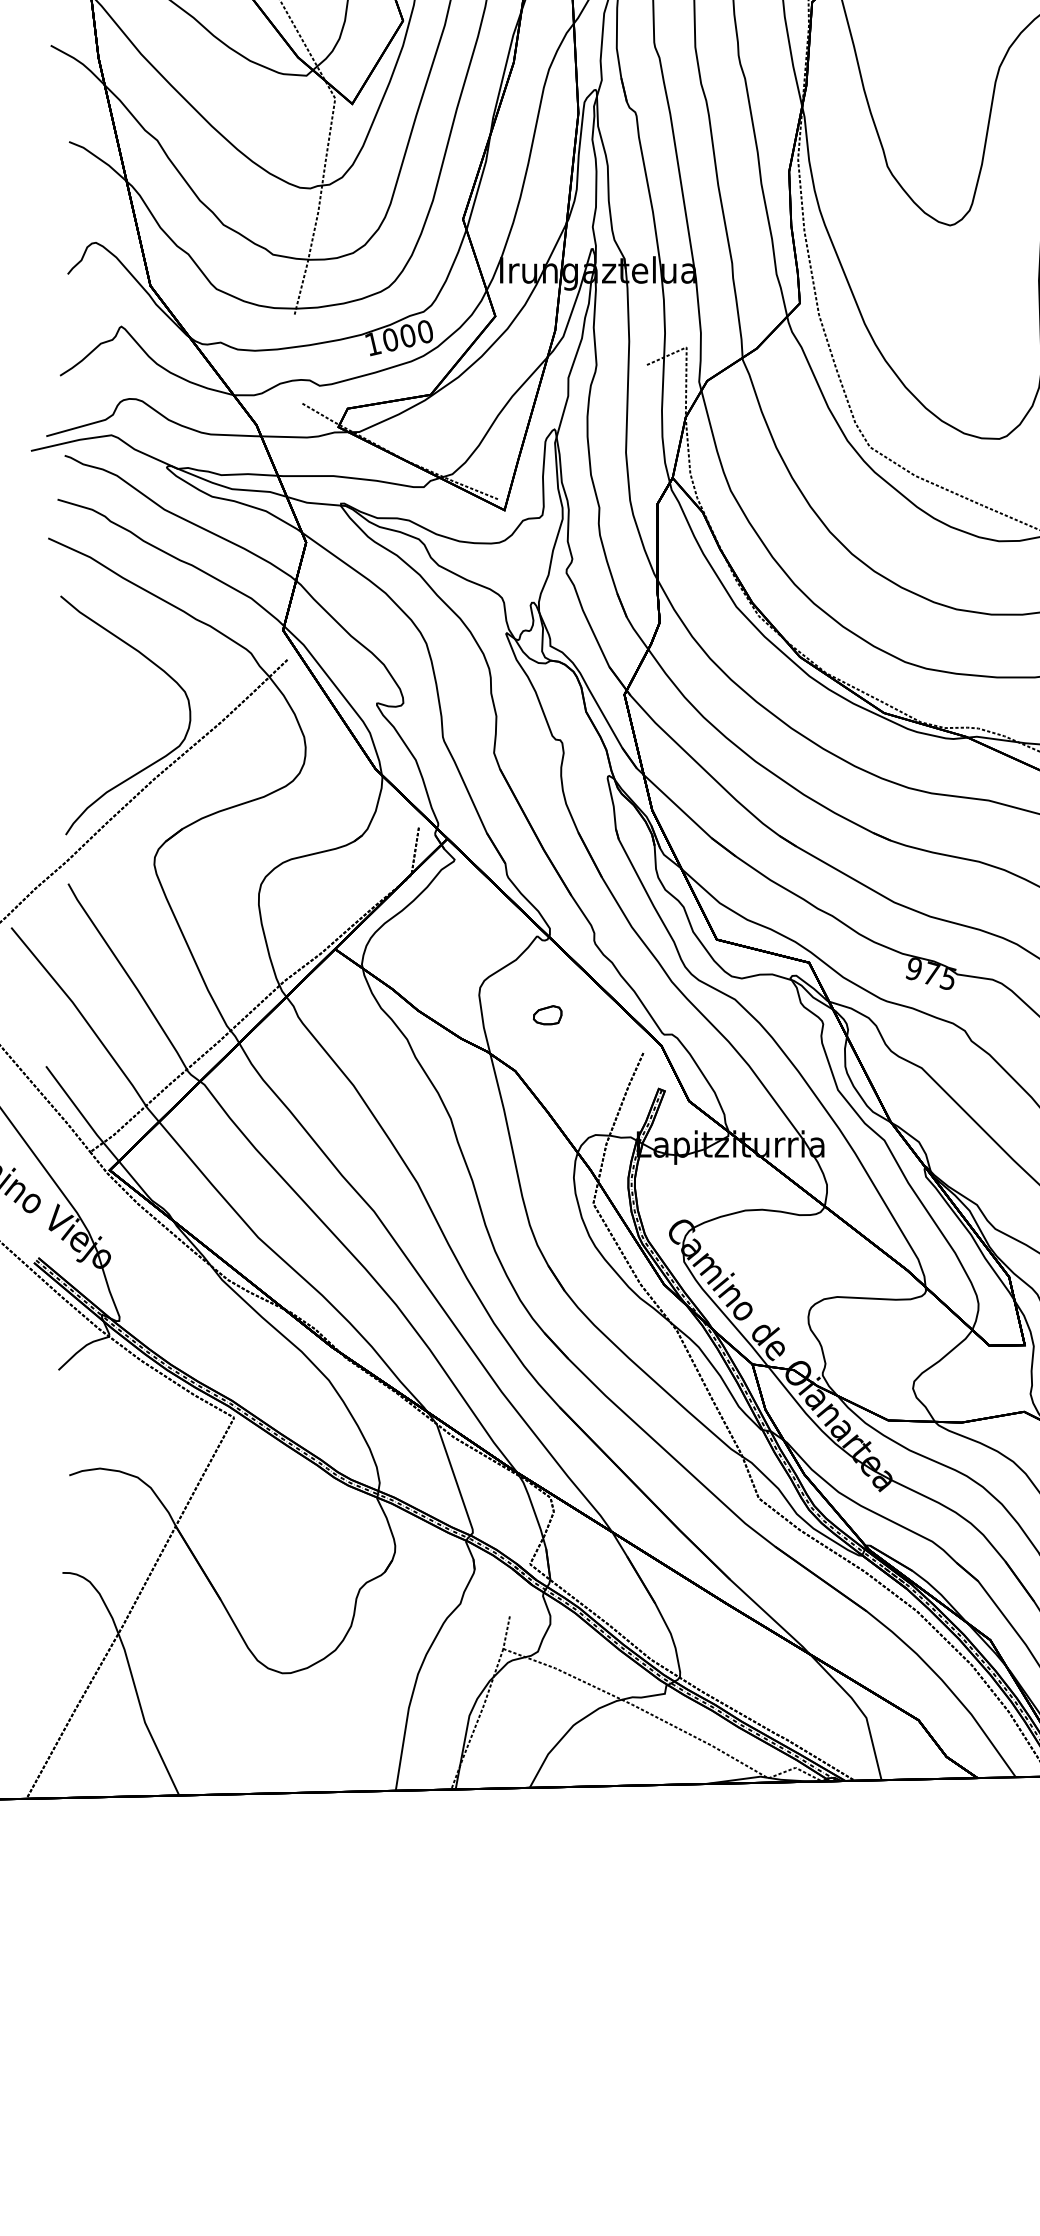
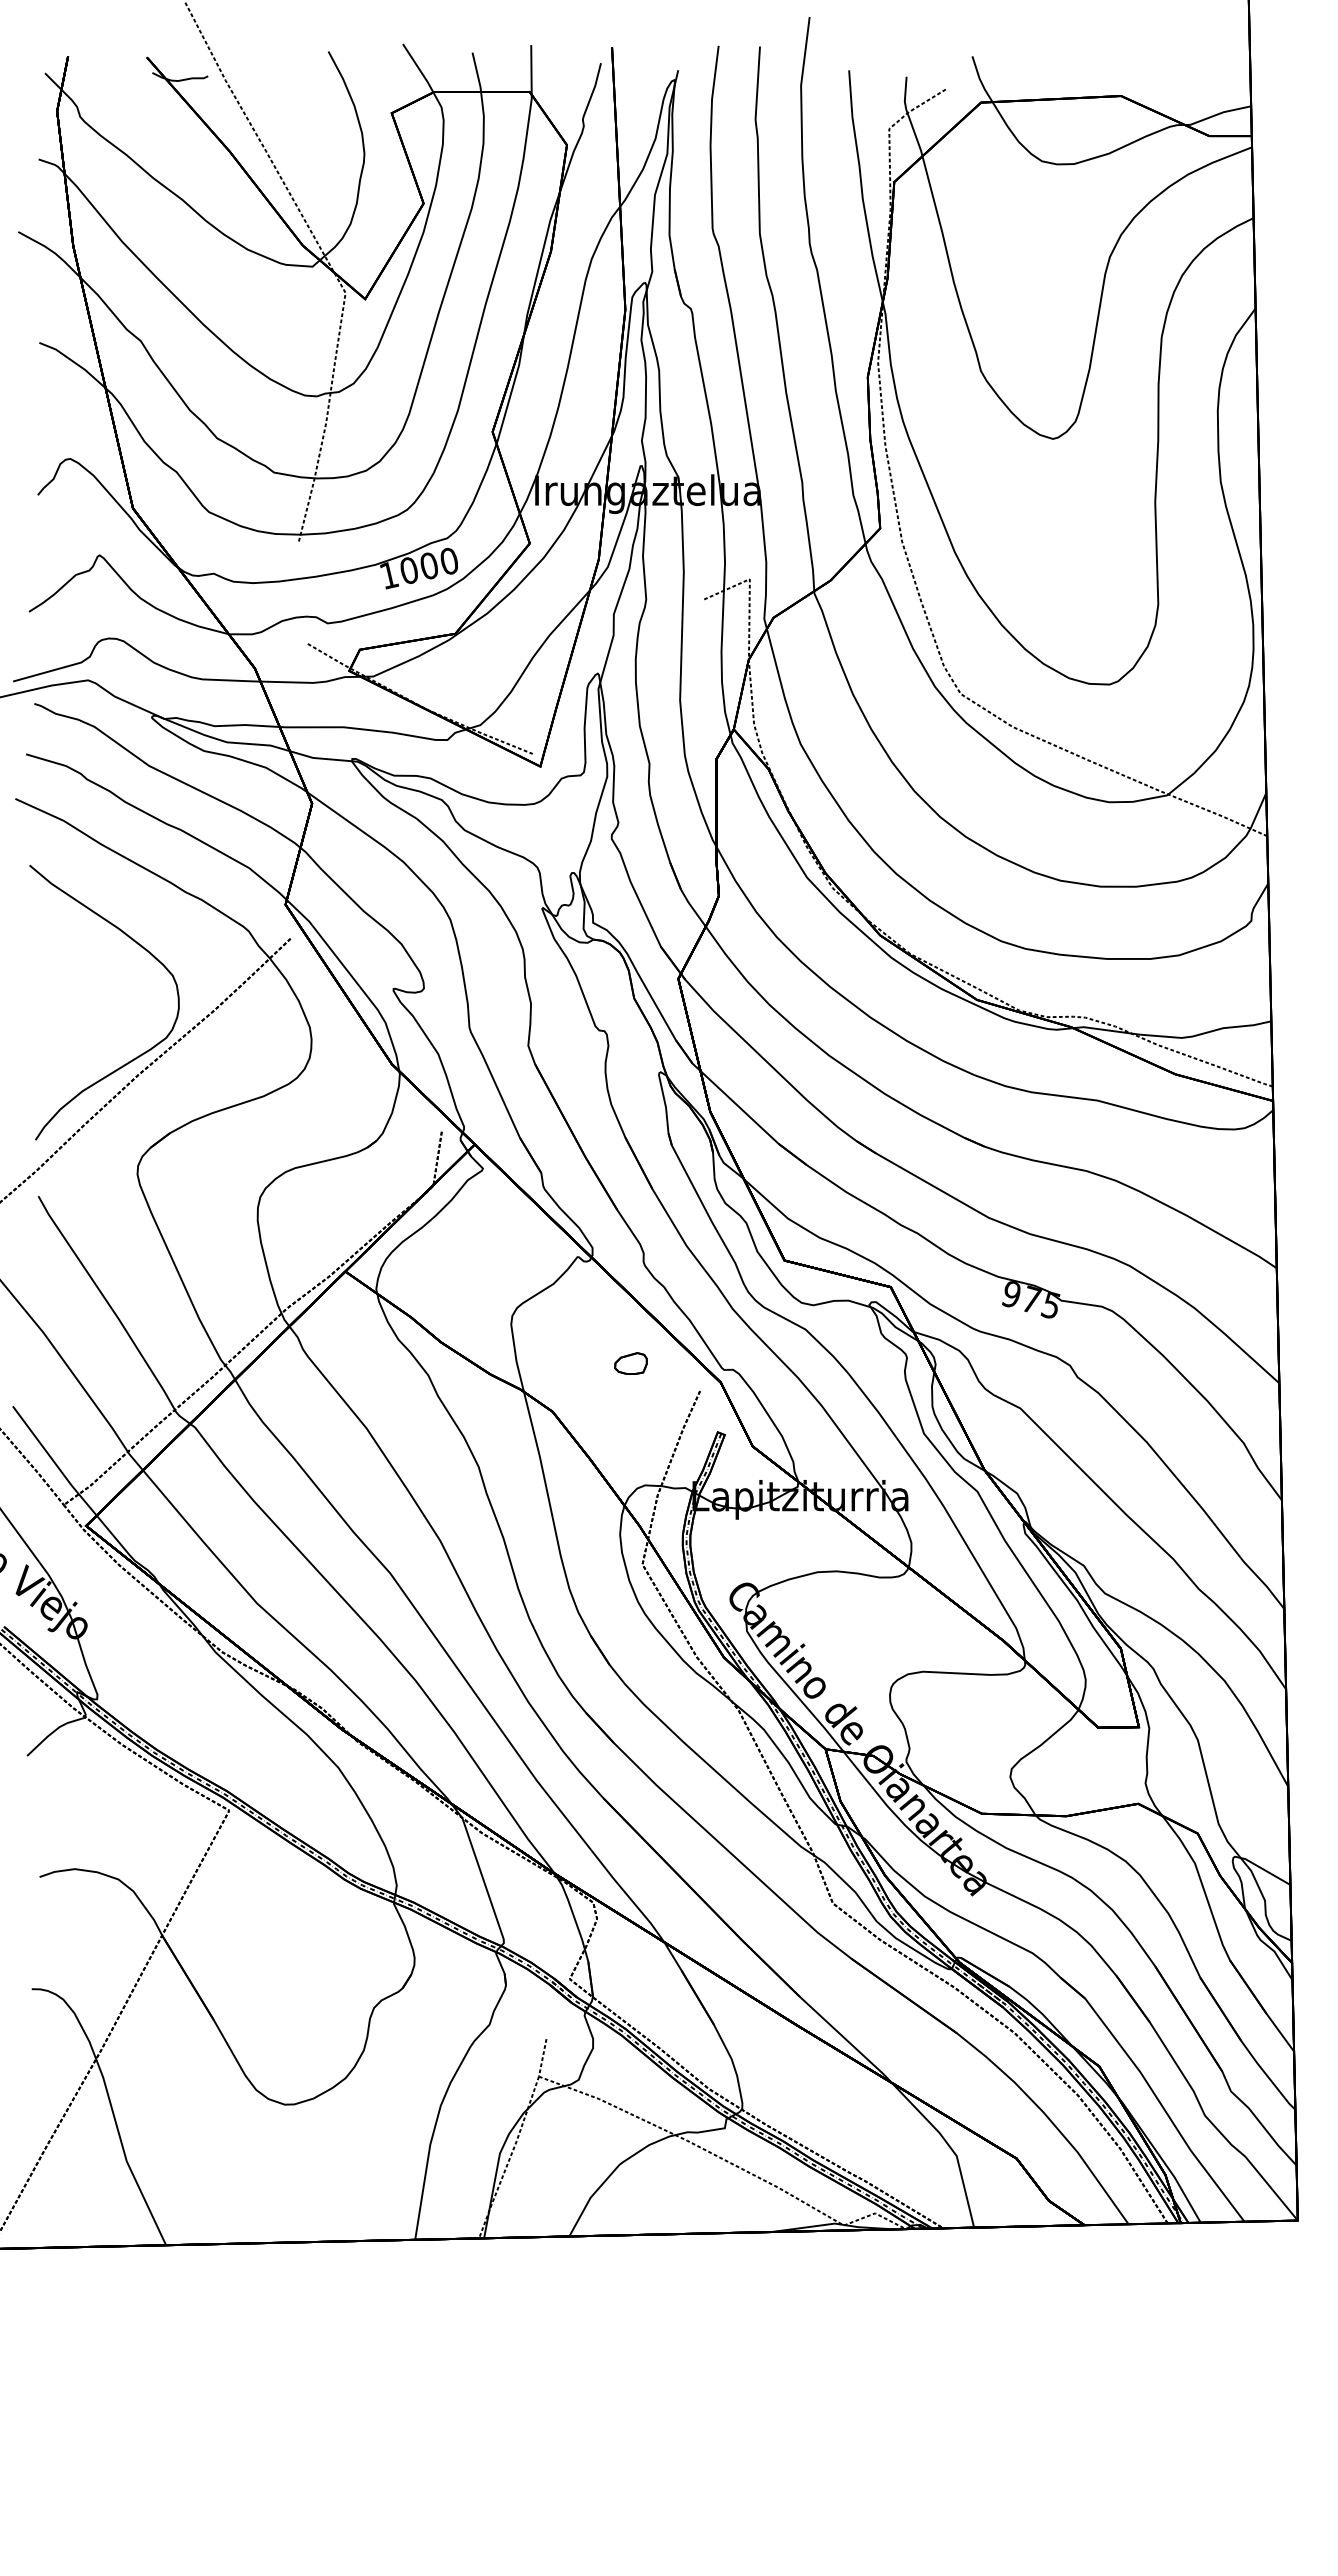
part: (547, 1015) -> (630, 1363), moved

